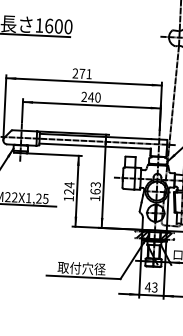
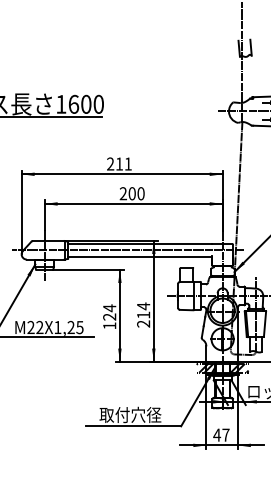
text: (82, 73) -> (119, 163), 271 -> 211
text: (91, 97) -> (132, 193), 240 -> 200
text: (95, 191) -> (143, 314), 163 -> 214
text: (154, 287) -> (225, 434), 43 -> 47

